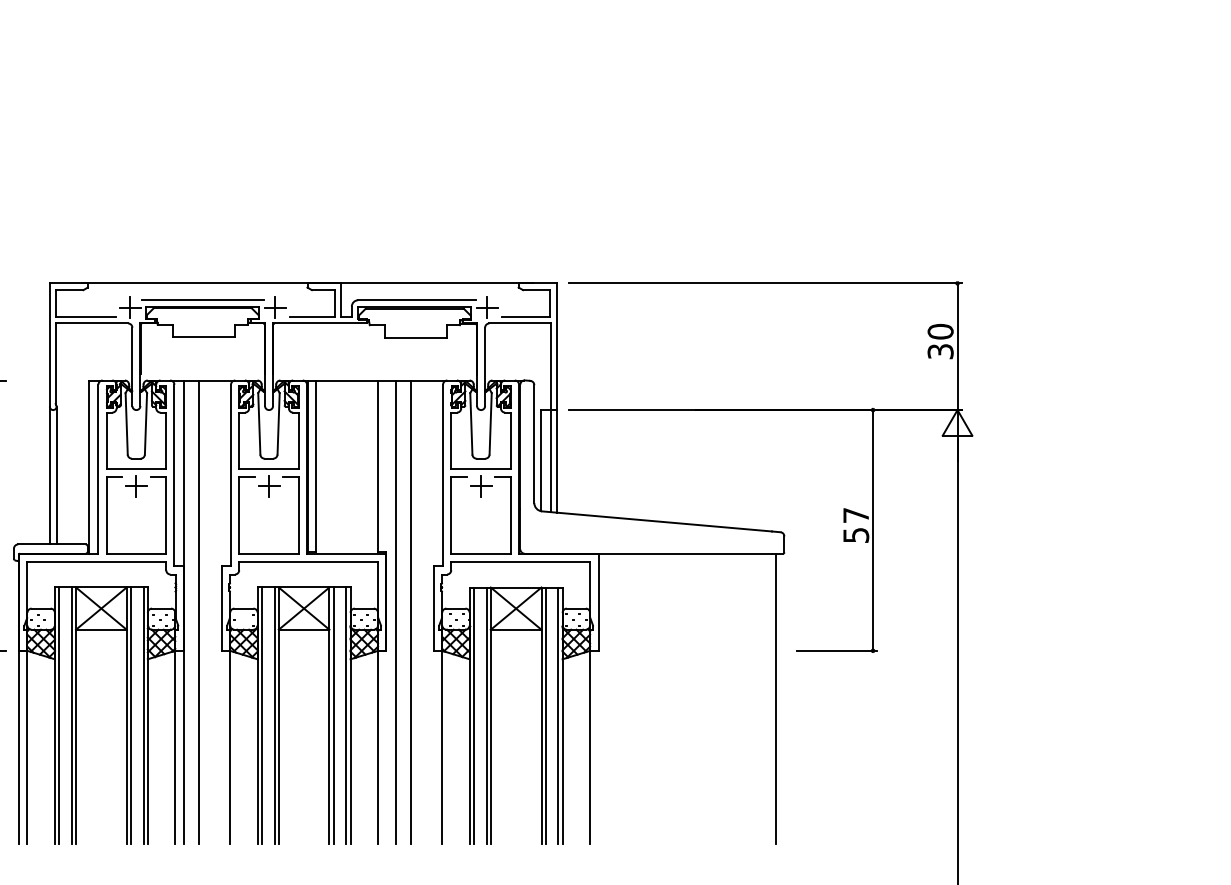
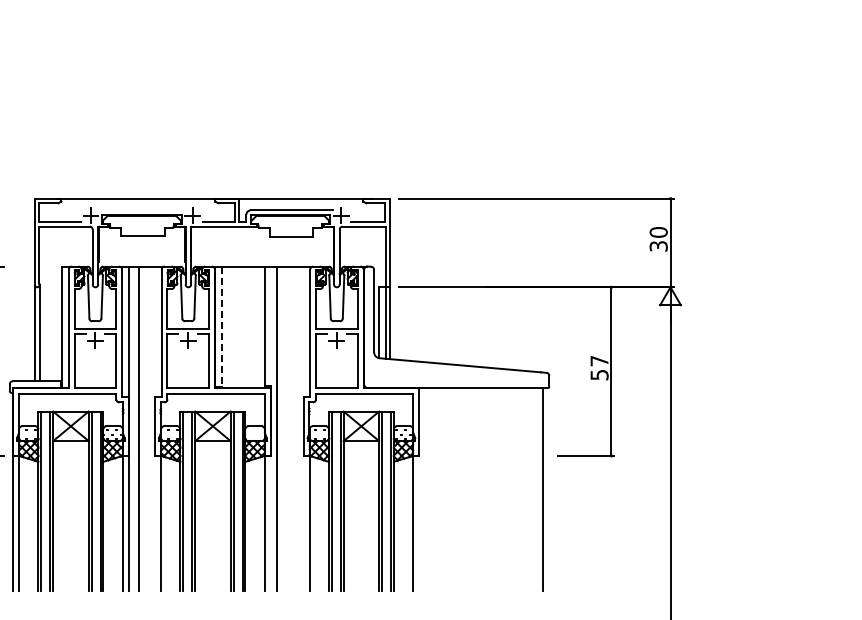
line: (202, 300) -> (141, 210), removed
line: (316, 467) -> (221, 327), solid -> dashed
line: (410, 611) -> (287, 428), removed

